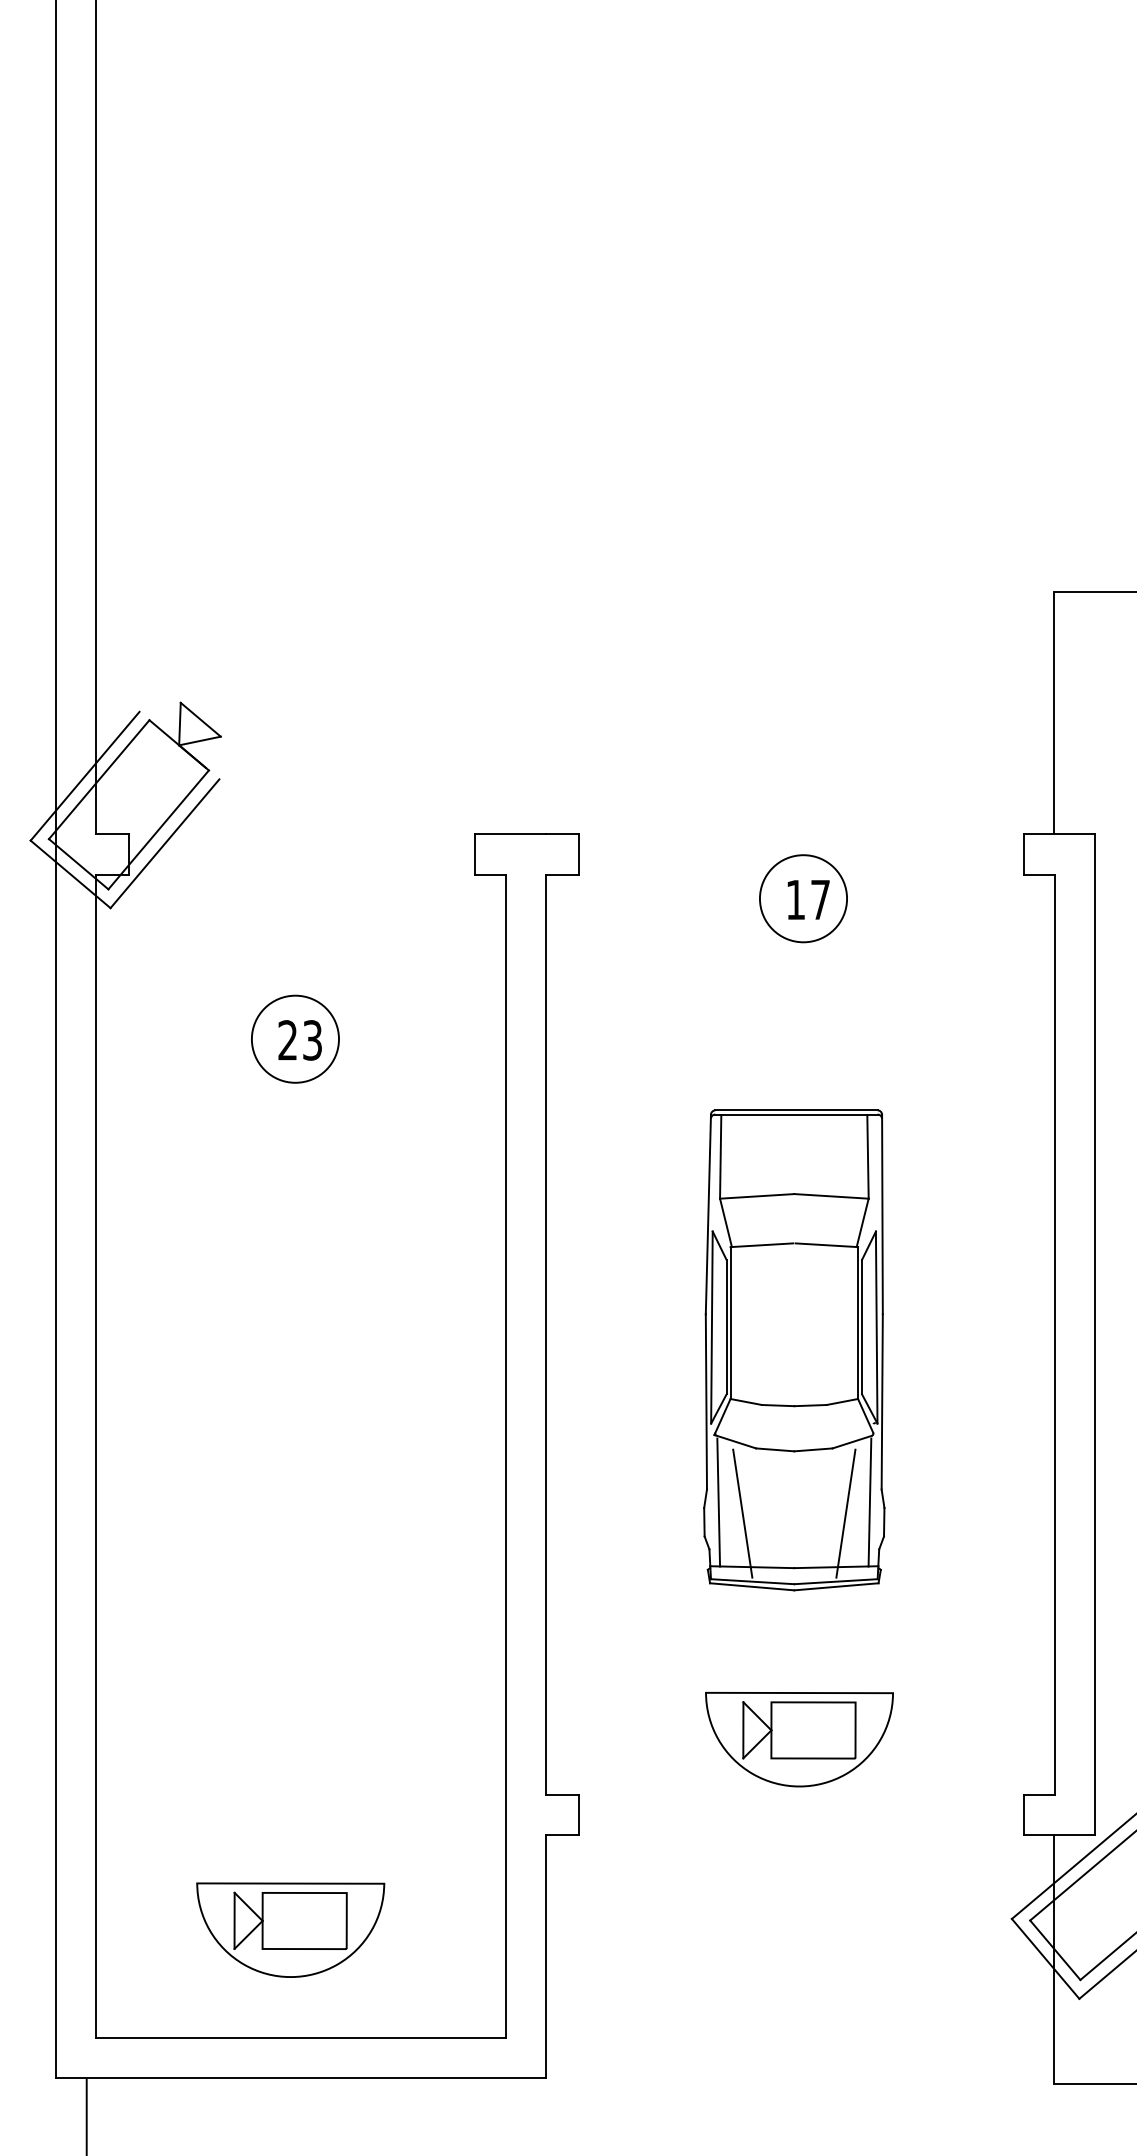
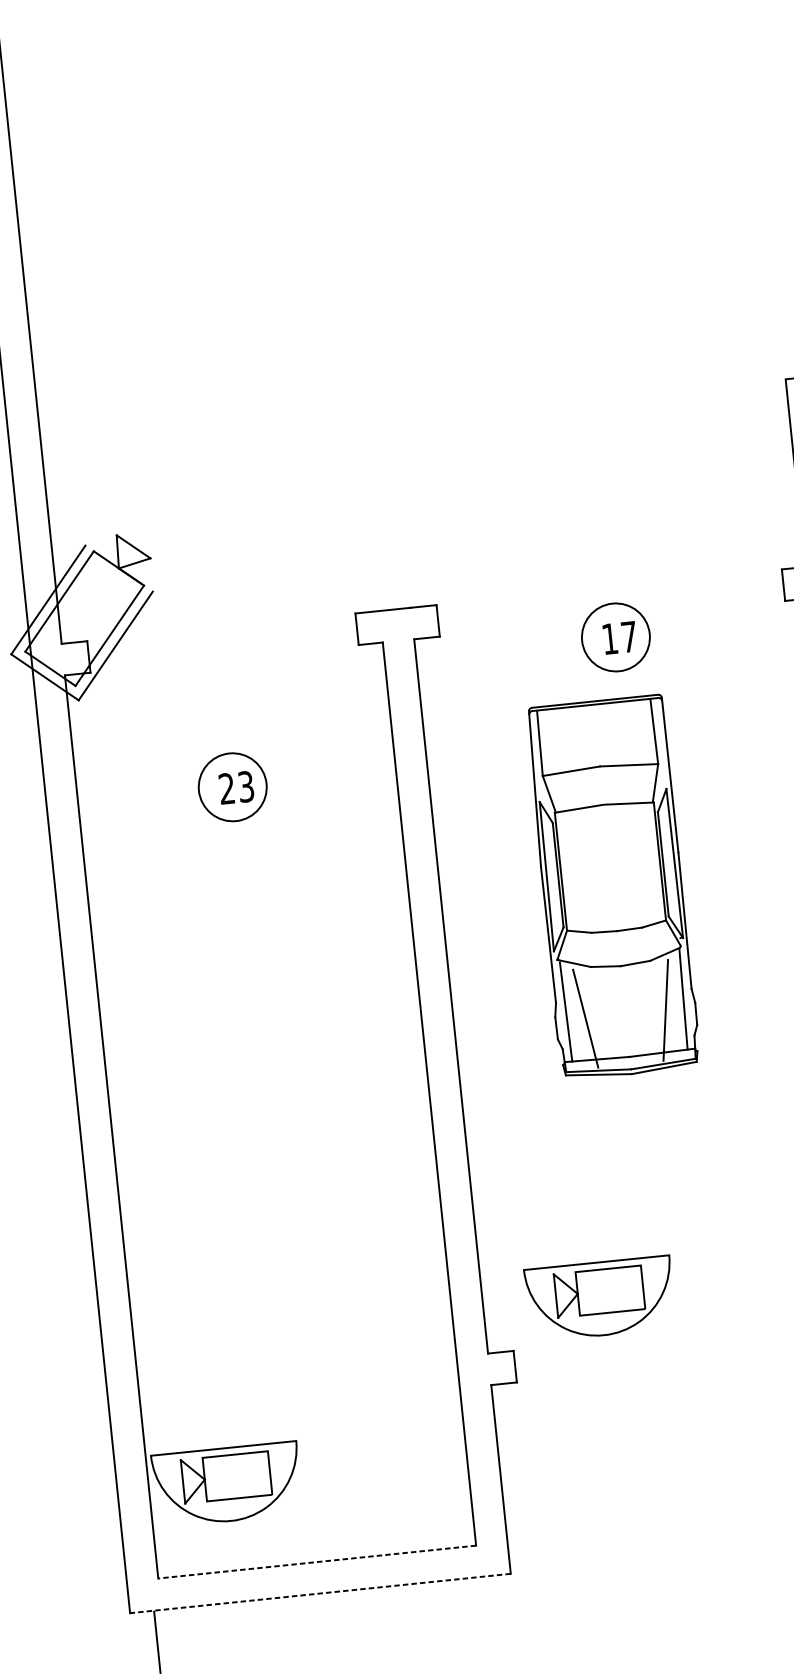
part: (794, 1350) -> (612, 887), moved
part: (799, 1739) -> (600, 1298), moved
part: (290, 1929) -> (227, 1484), moved
line: (301, 2037) -> (317, 1561), solid -> dashed
line: (300, 2078) -> (320, 1593), solid -> dashed

